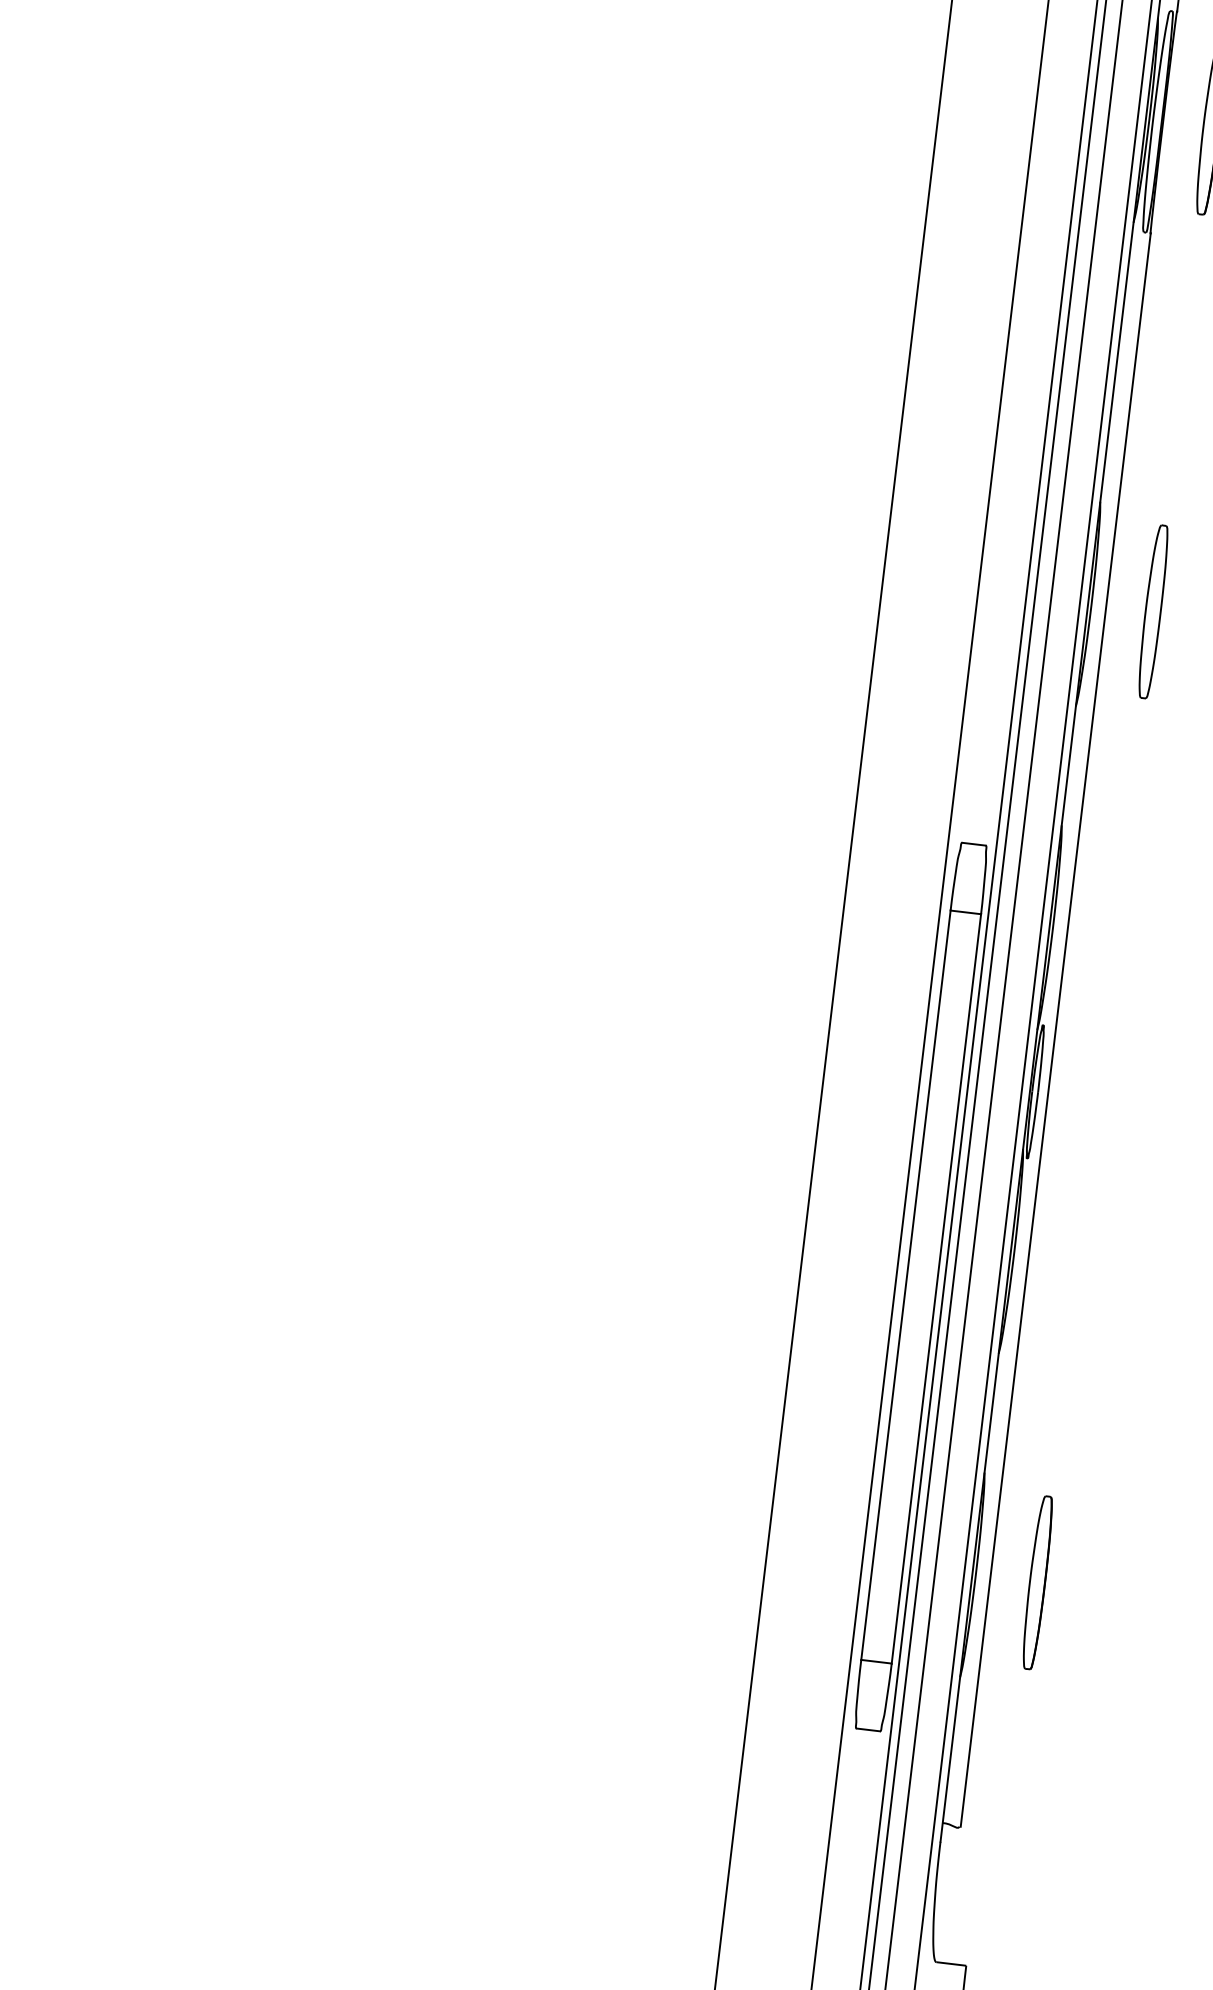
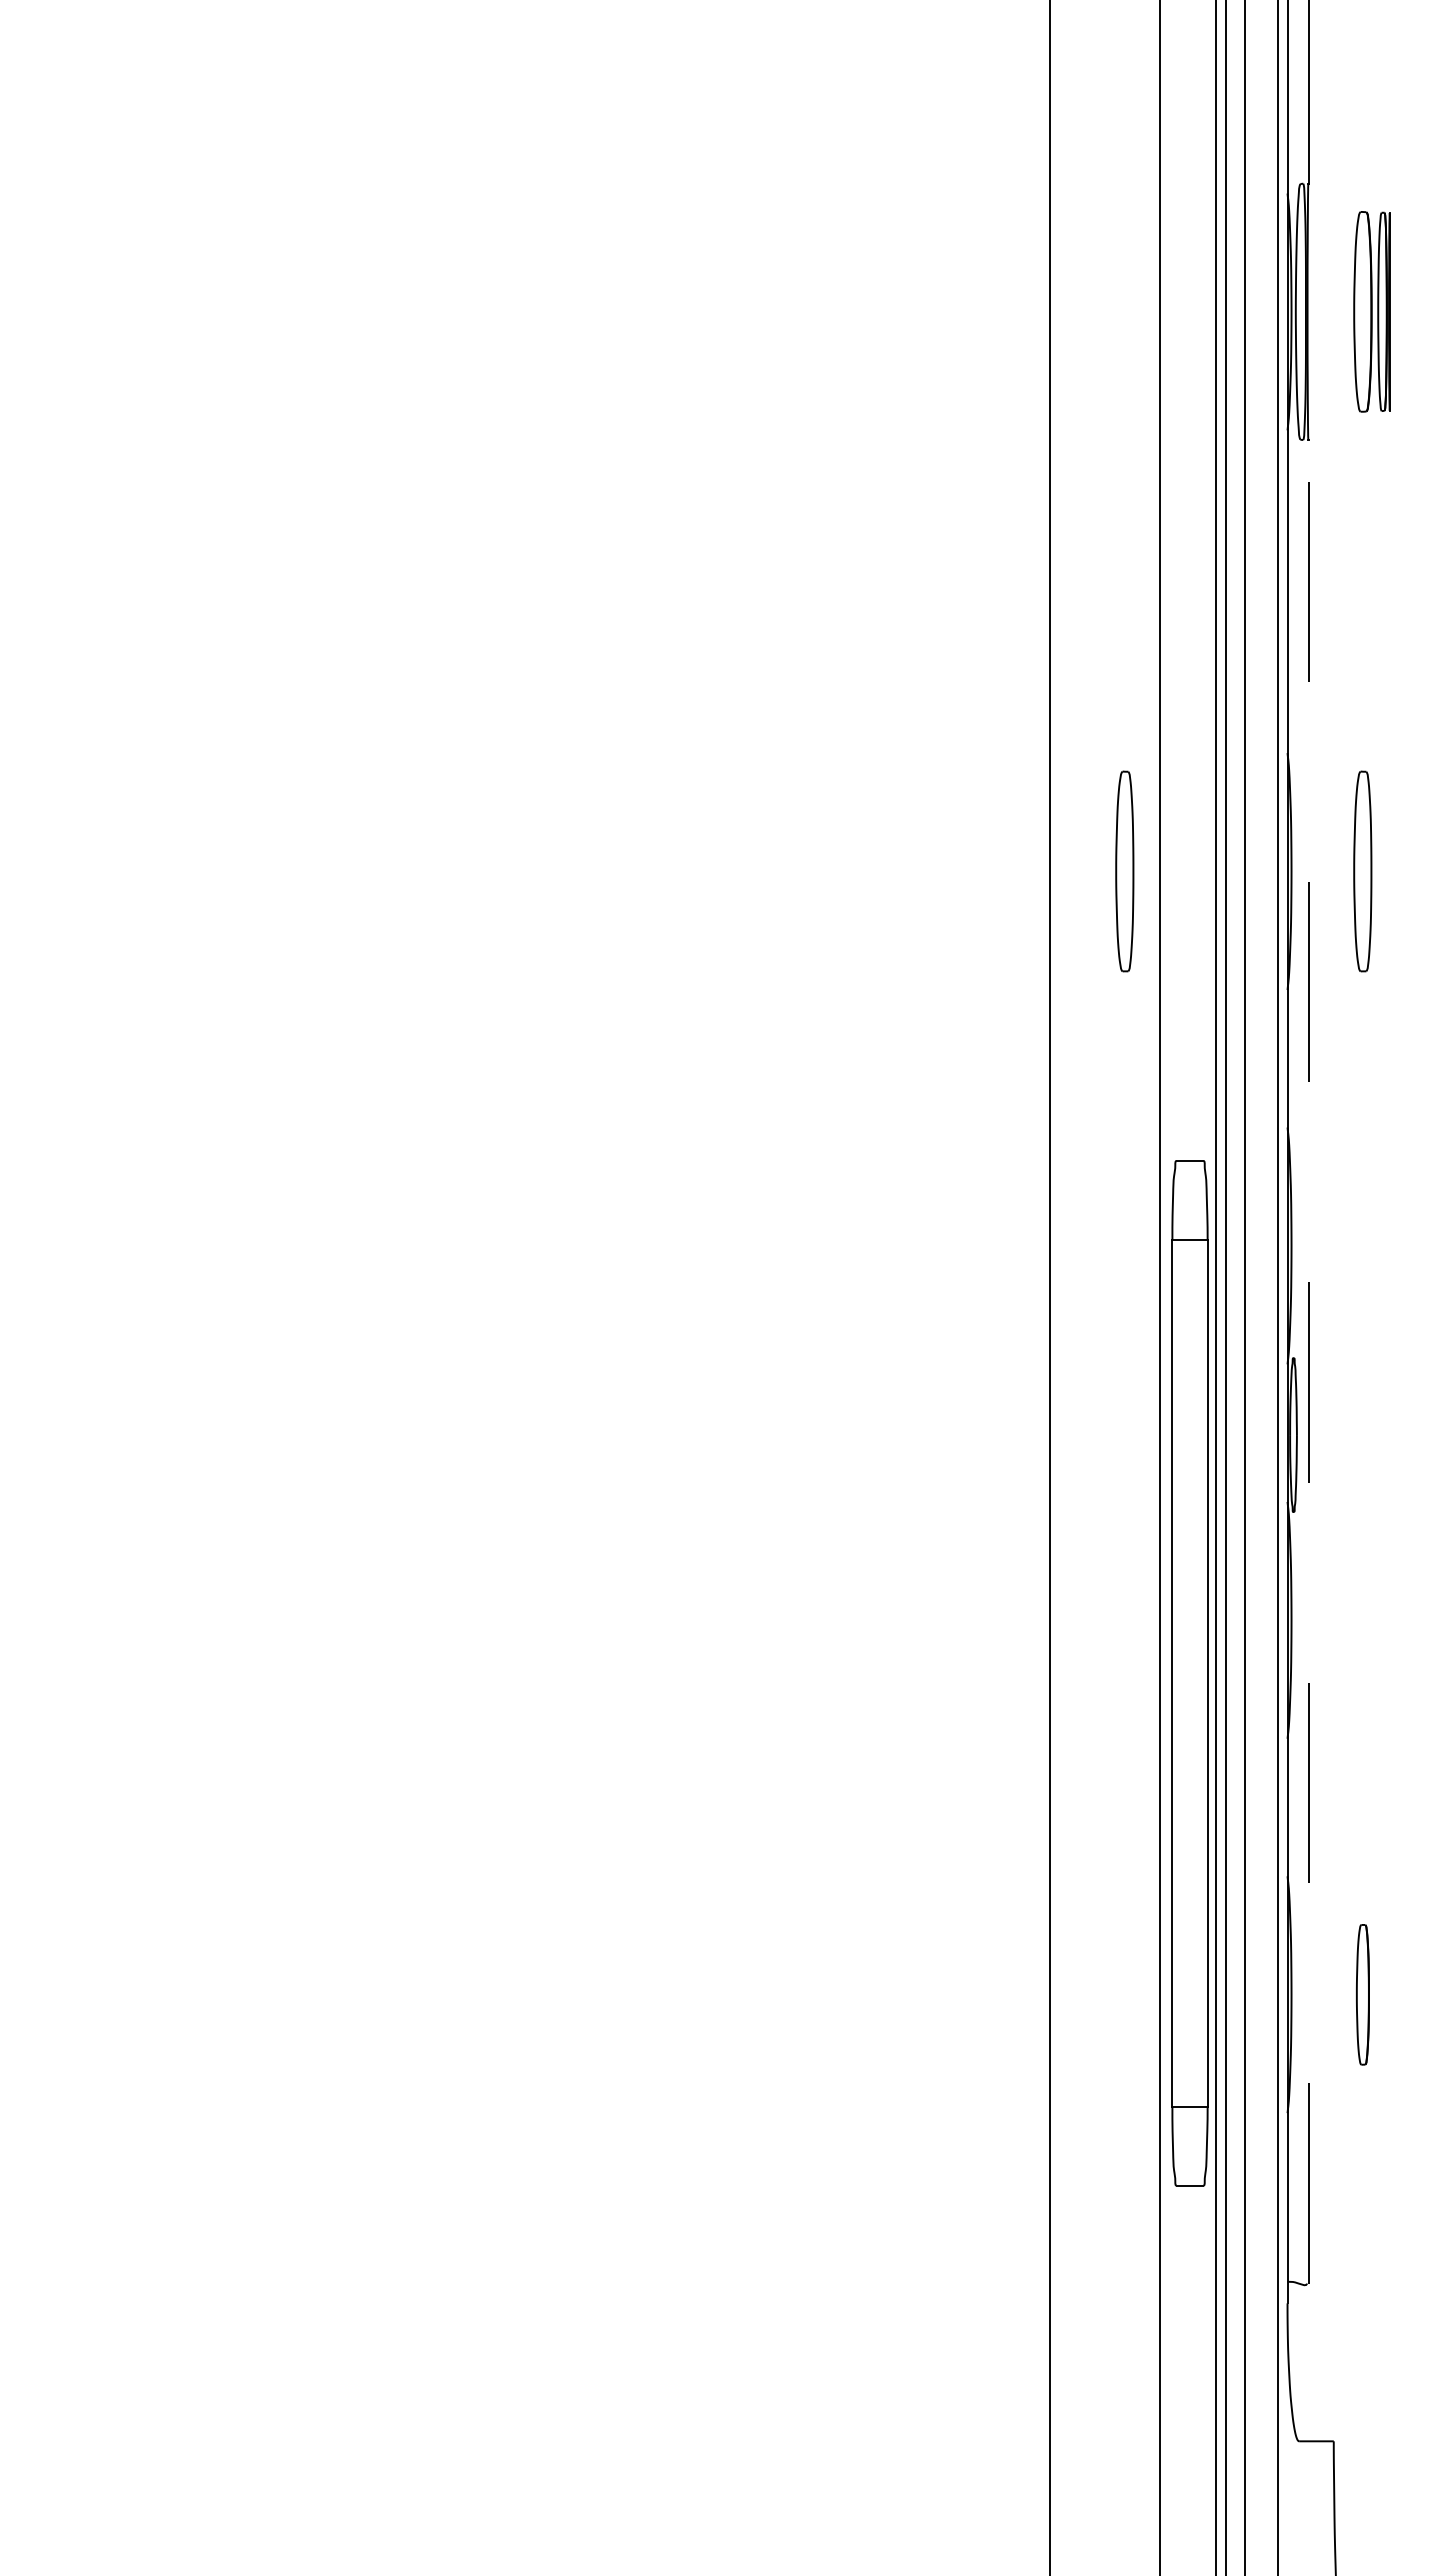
part: (947, 587) -> (1124, 871), added
line: (1055, 1029) -> (1308, 1361), solid -> dashed
part: (1037, 1582) -> (1362, 1994), size x0.7

